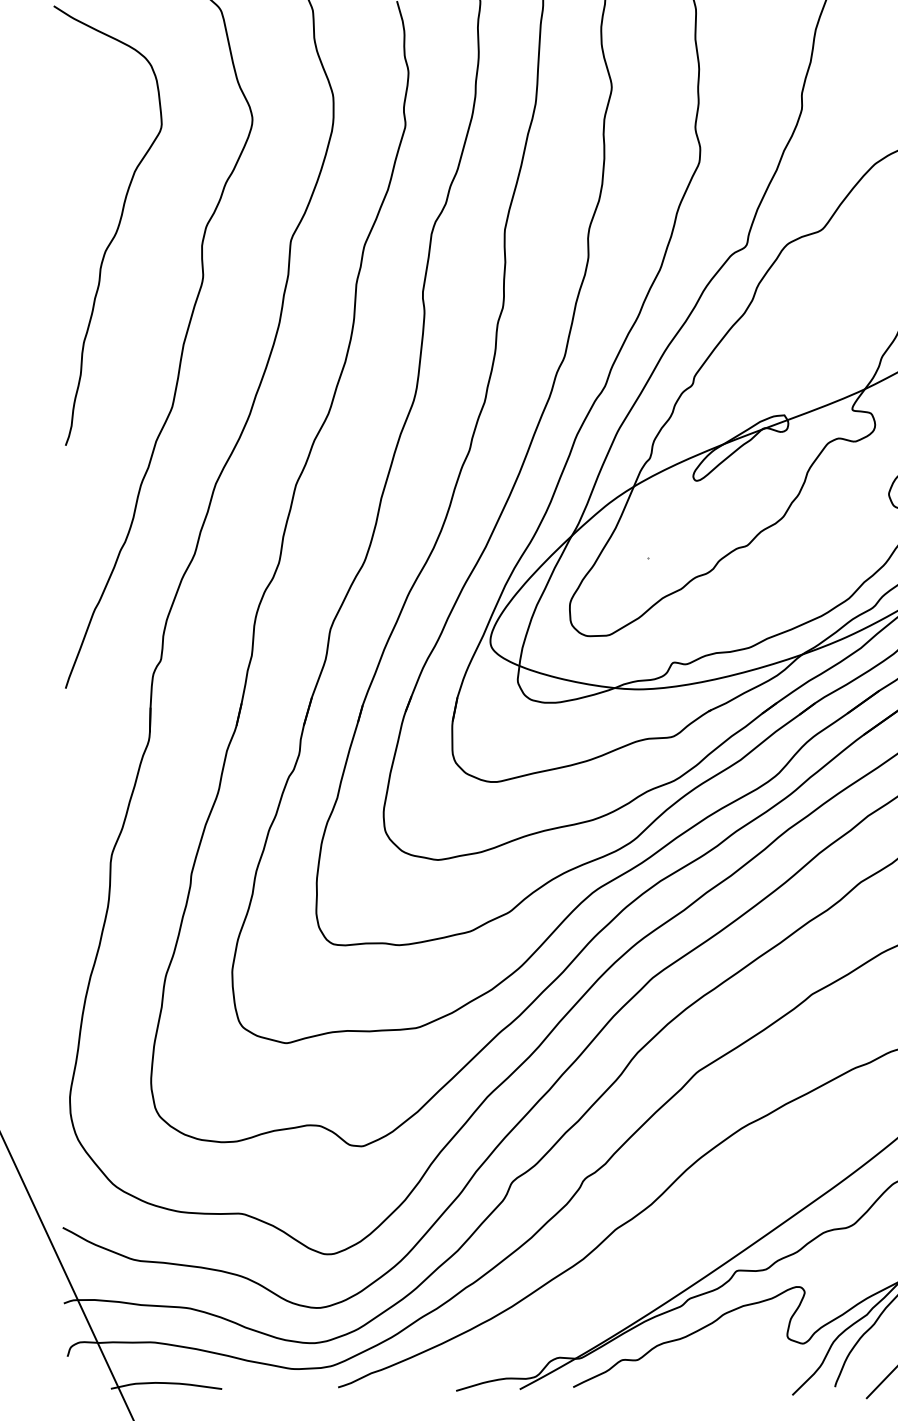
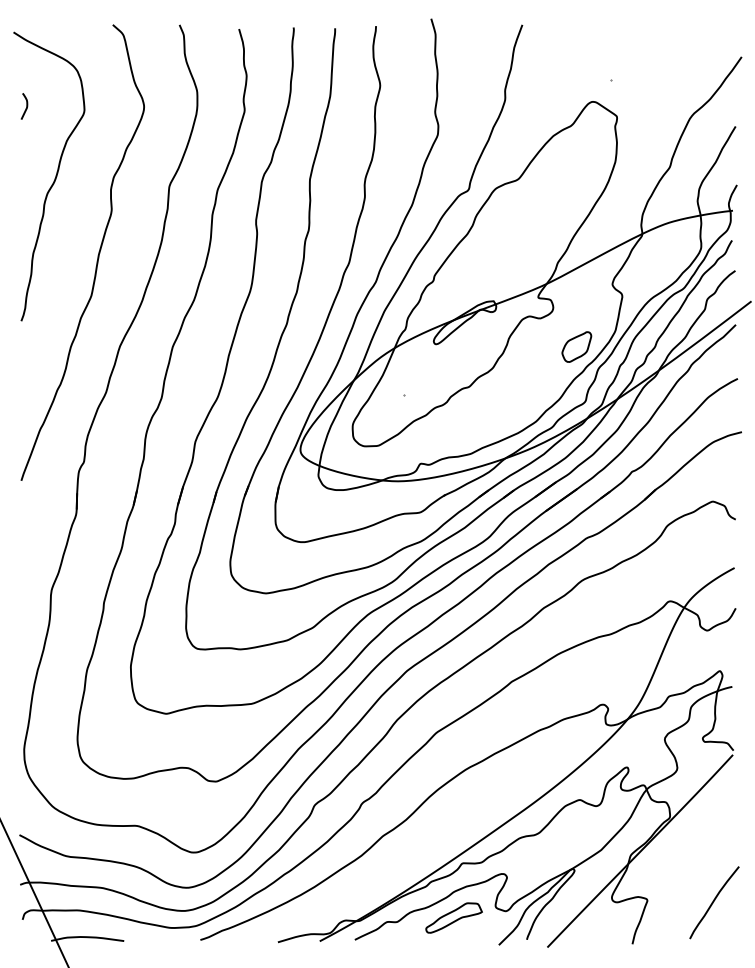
curve: (73, 118) -> (26, 106), added
part: (723, 1353) -> (453, 917), added

